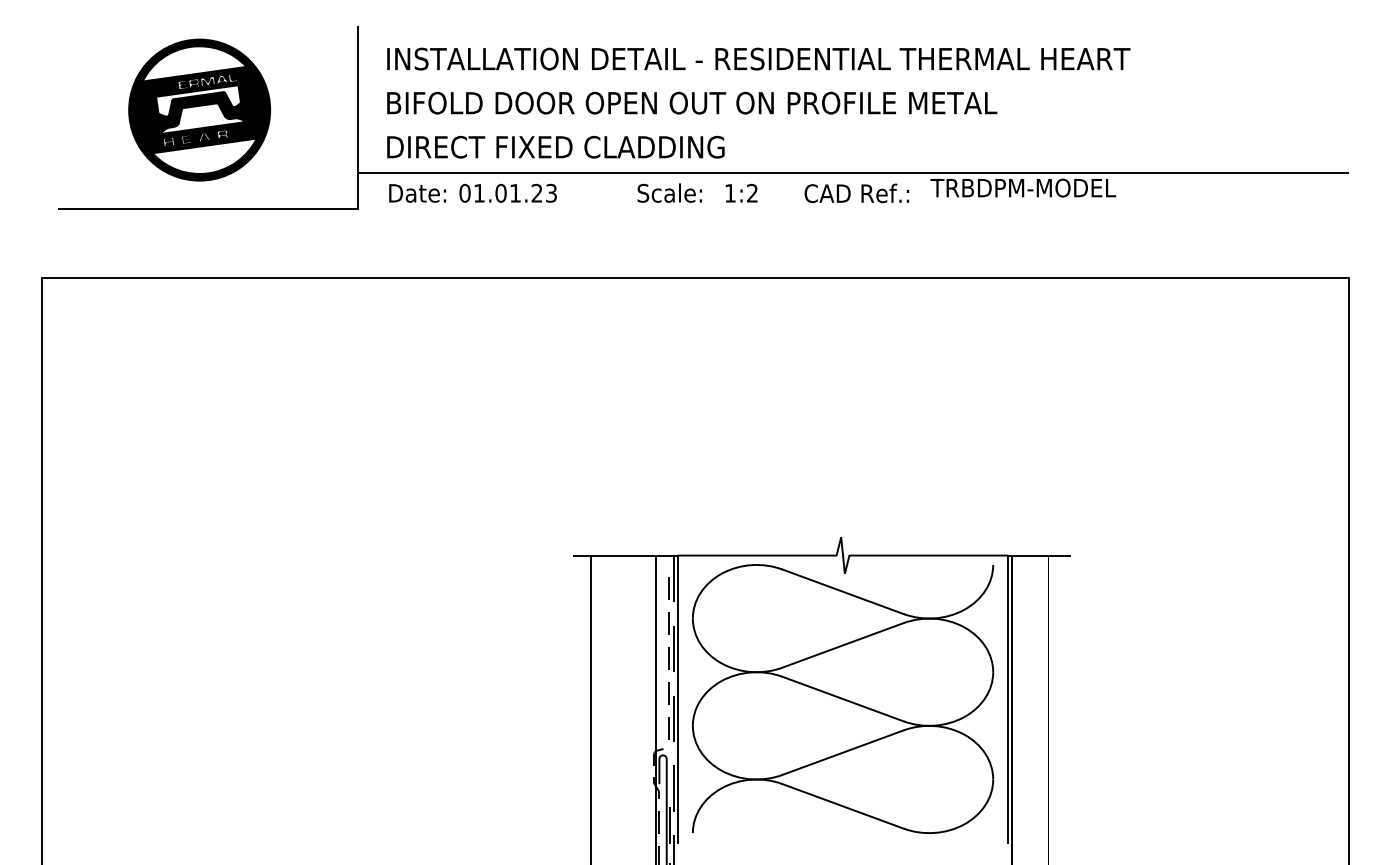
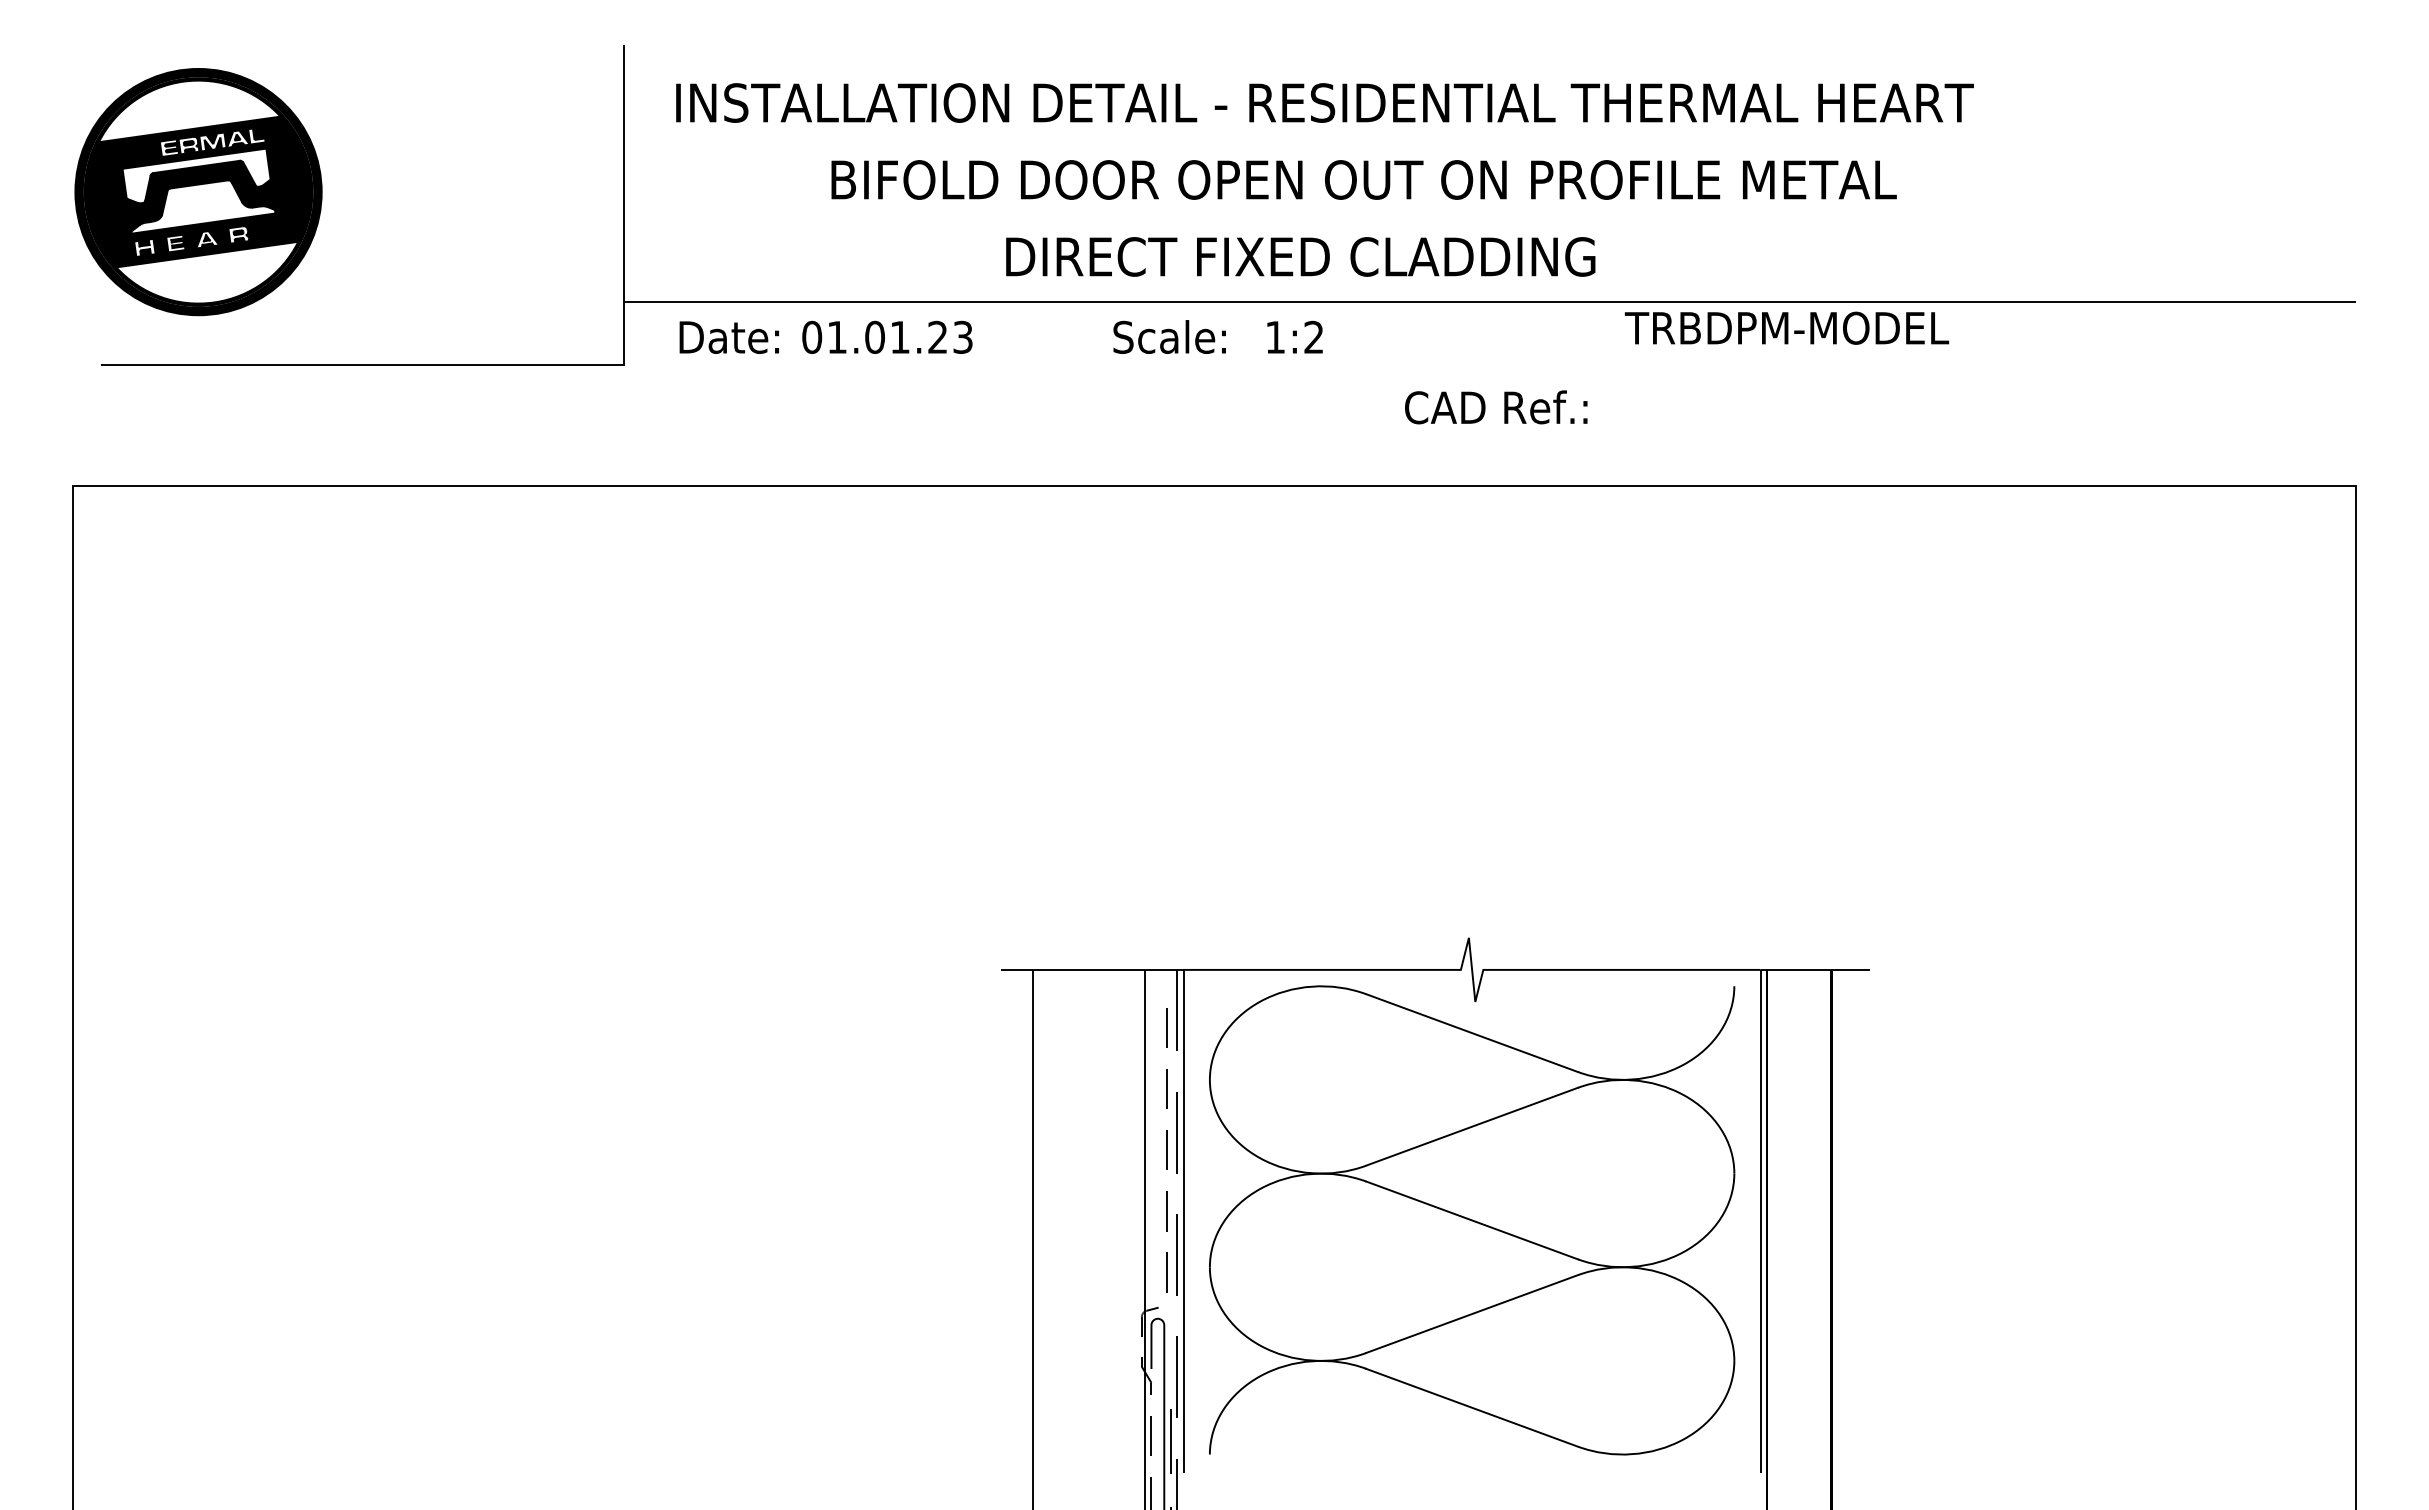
text: (692, 102) -> (1364, 178), moved
part: (199, 109) -> (198, 191), moved
text: (555, 146) -> (1300, 255), moved
text: (856, 193) -> (1495, 407), moved

